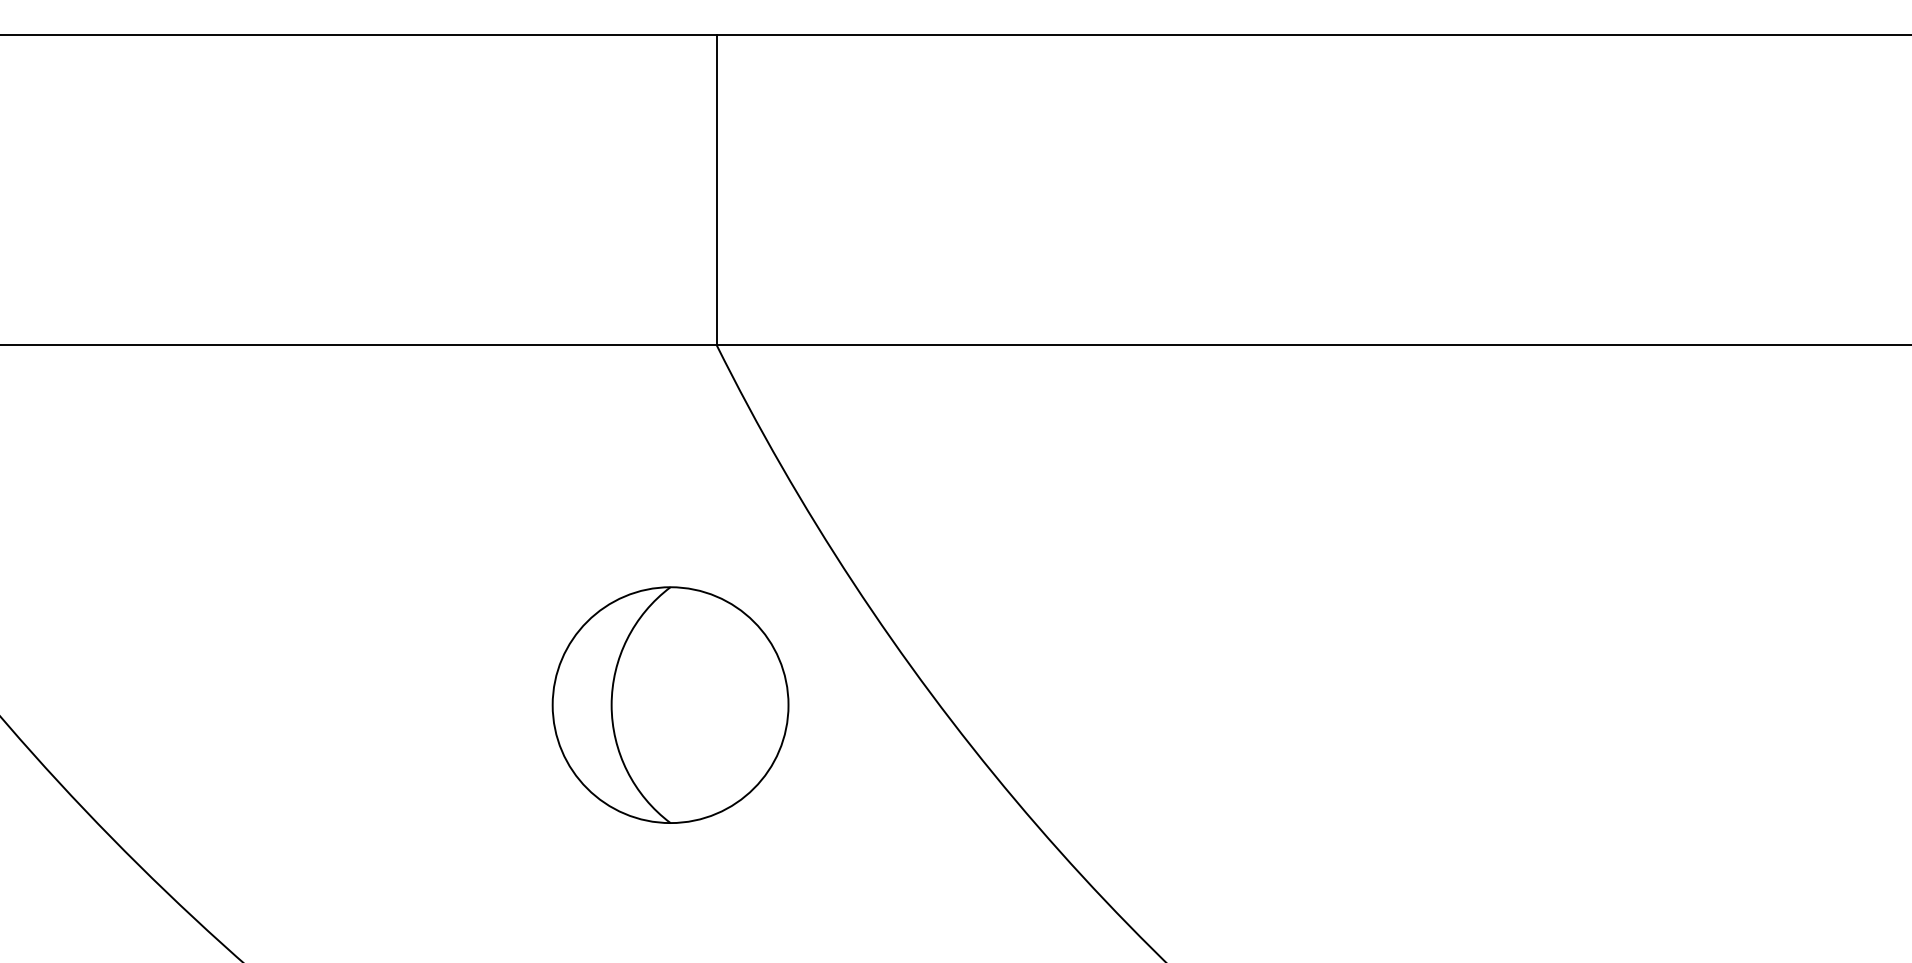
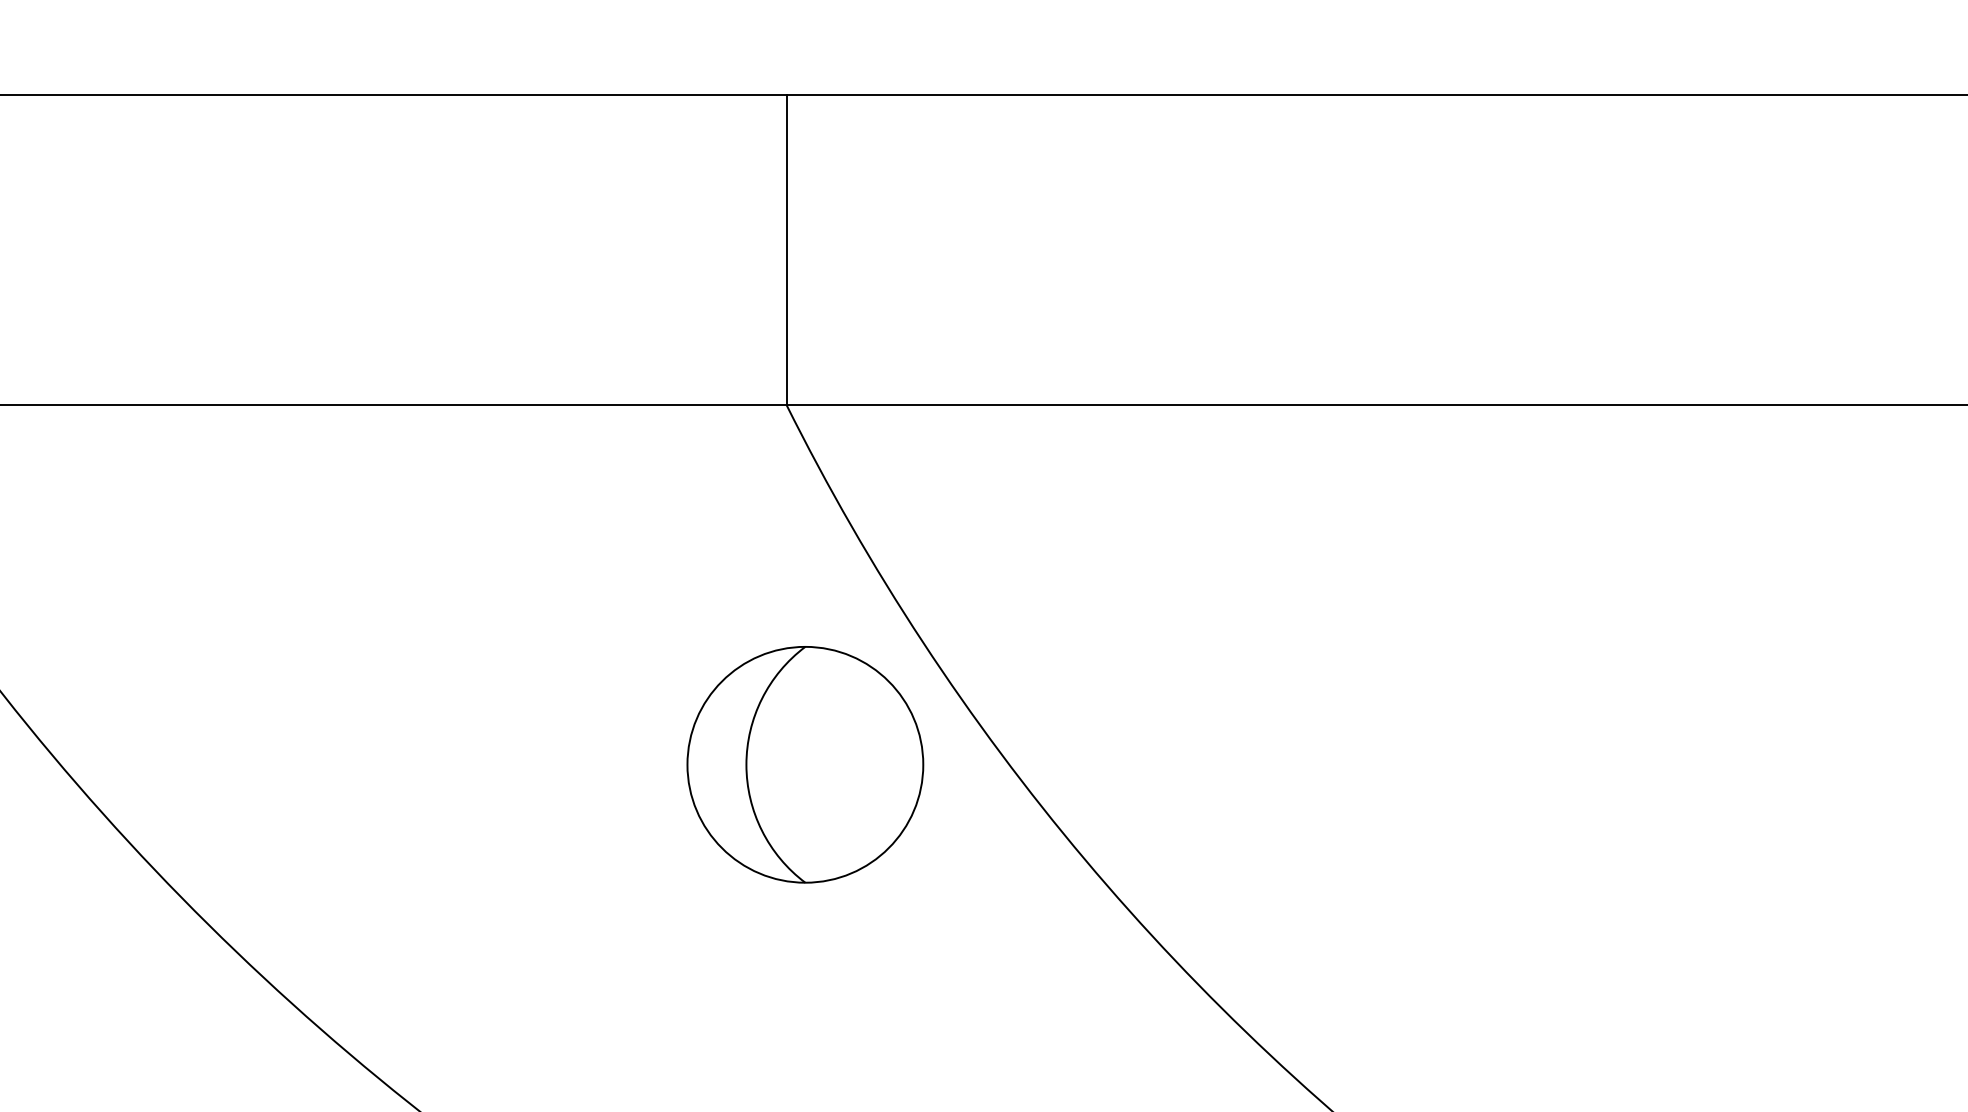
part: (670, 704) -> (805, 764), moved

